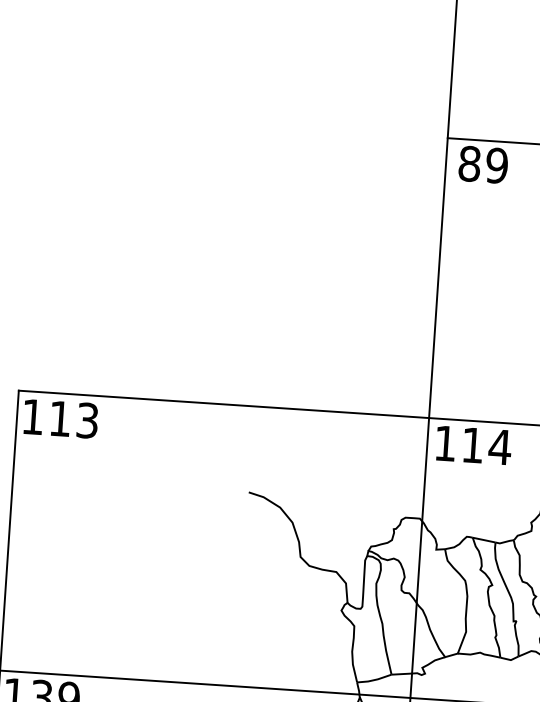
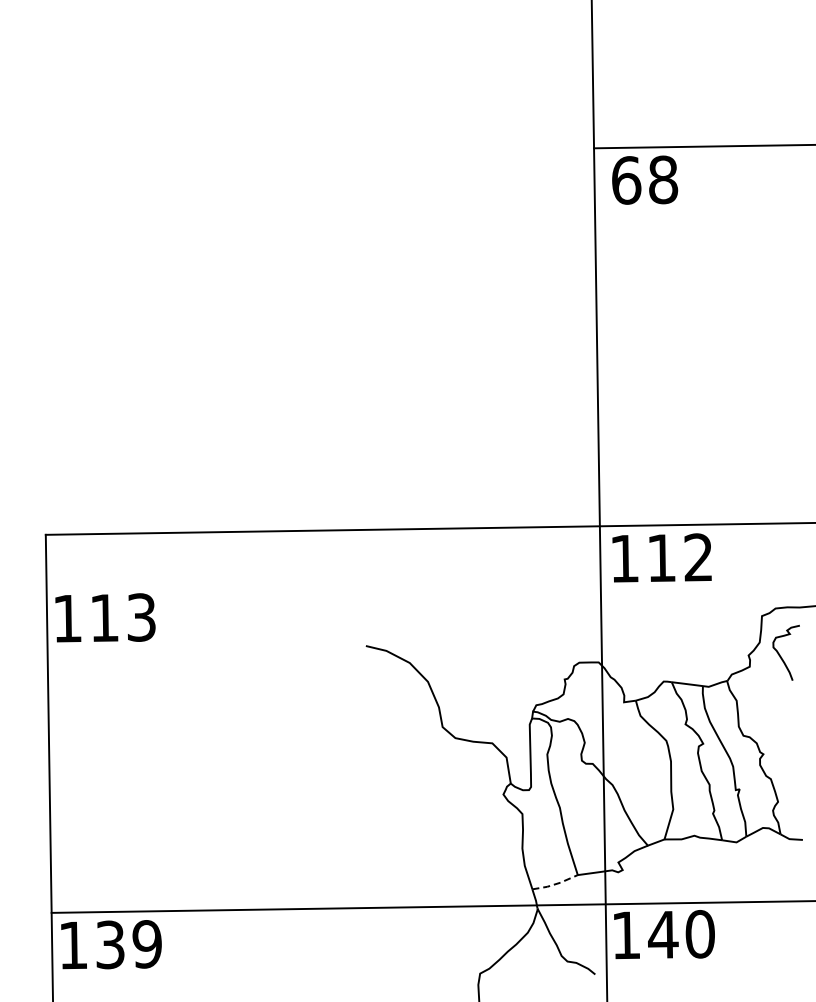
text: (483, 164) -> (645, 179), 89 -> 68
text: (60, 418) -> (105, 617), moved
text: (500, 447) -> (698, 557), 114 -> 112
line: (374, 680) -> (555, 884), solid -> dashed

